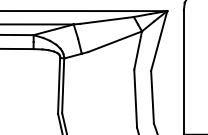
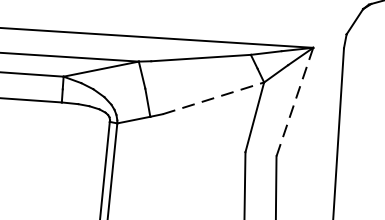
line: (115, 41) -> (214, 97), solid -> dashed
line: (159, 41) -> (295, 103), solid -> dashed

